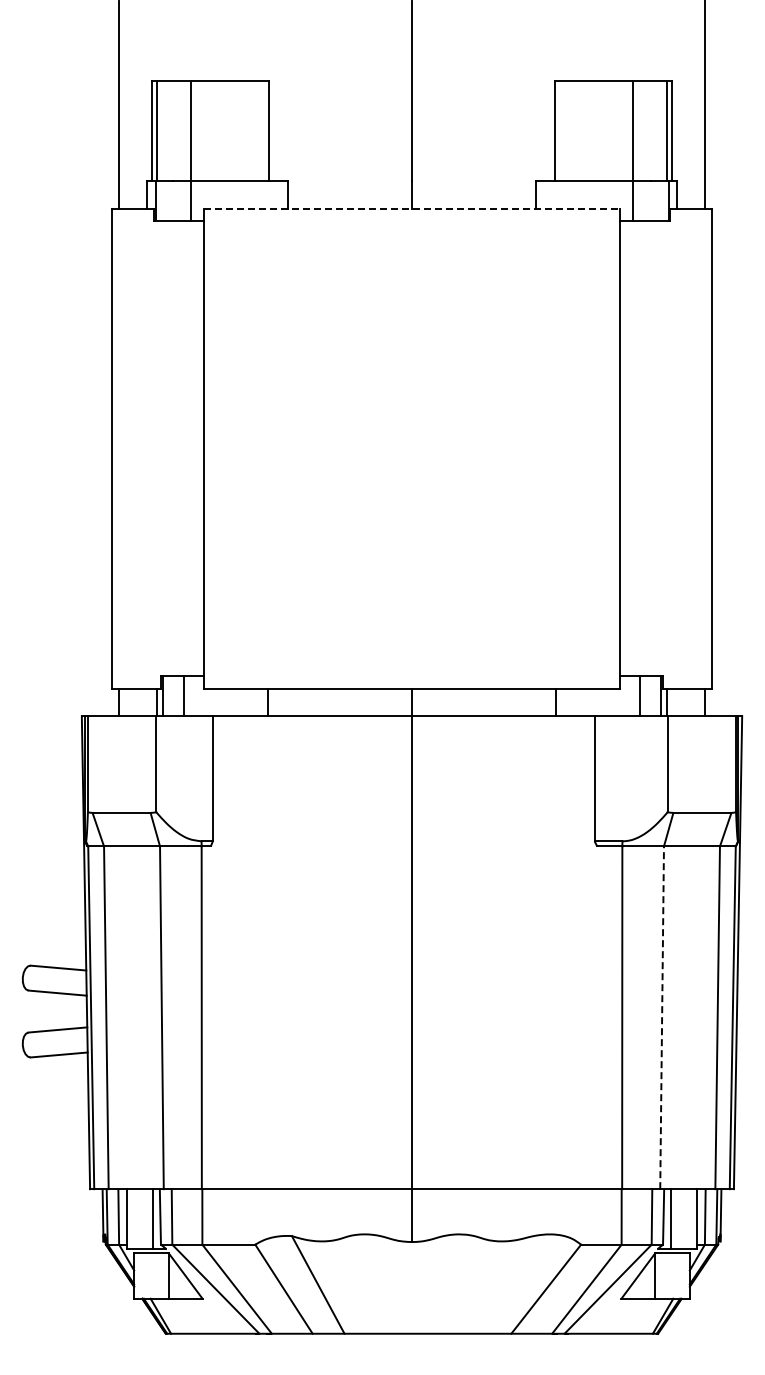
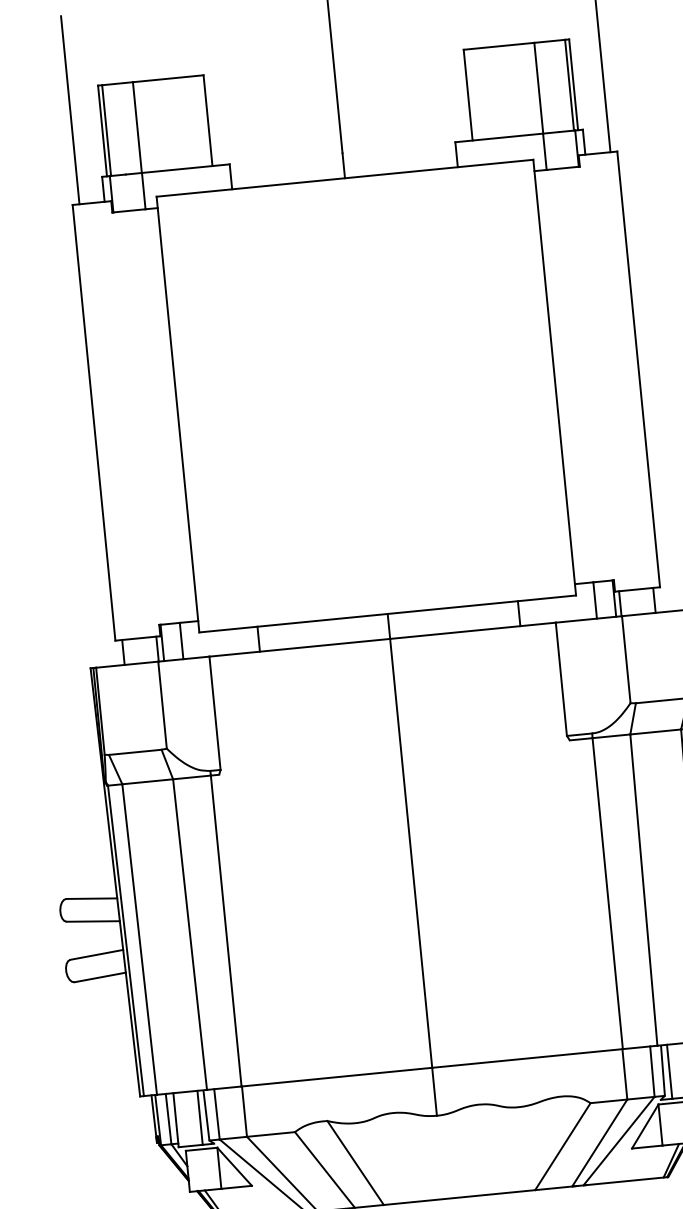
line: (412, 208) -> (345, 178), dashed -> solid
line: (662, 1017) -> (644, 889), dashed -> solid

